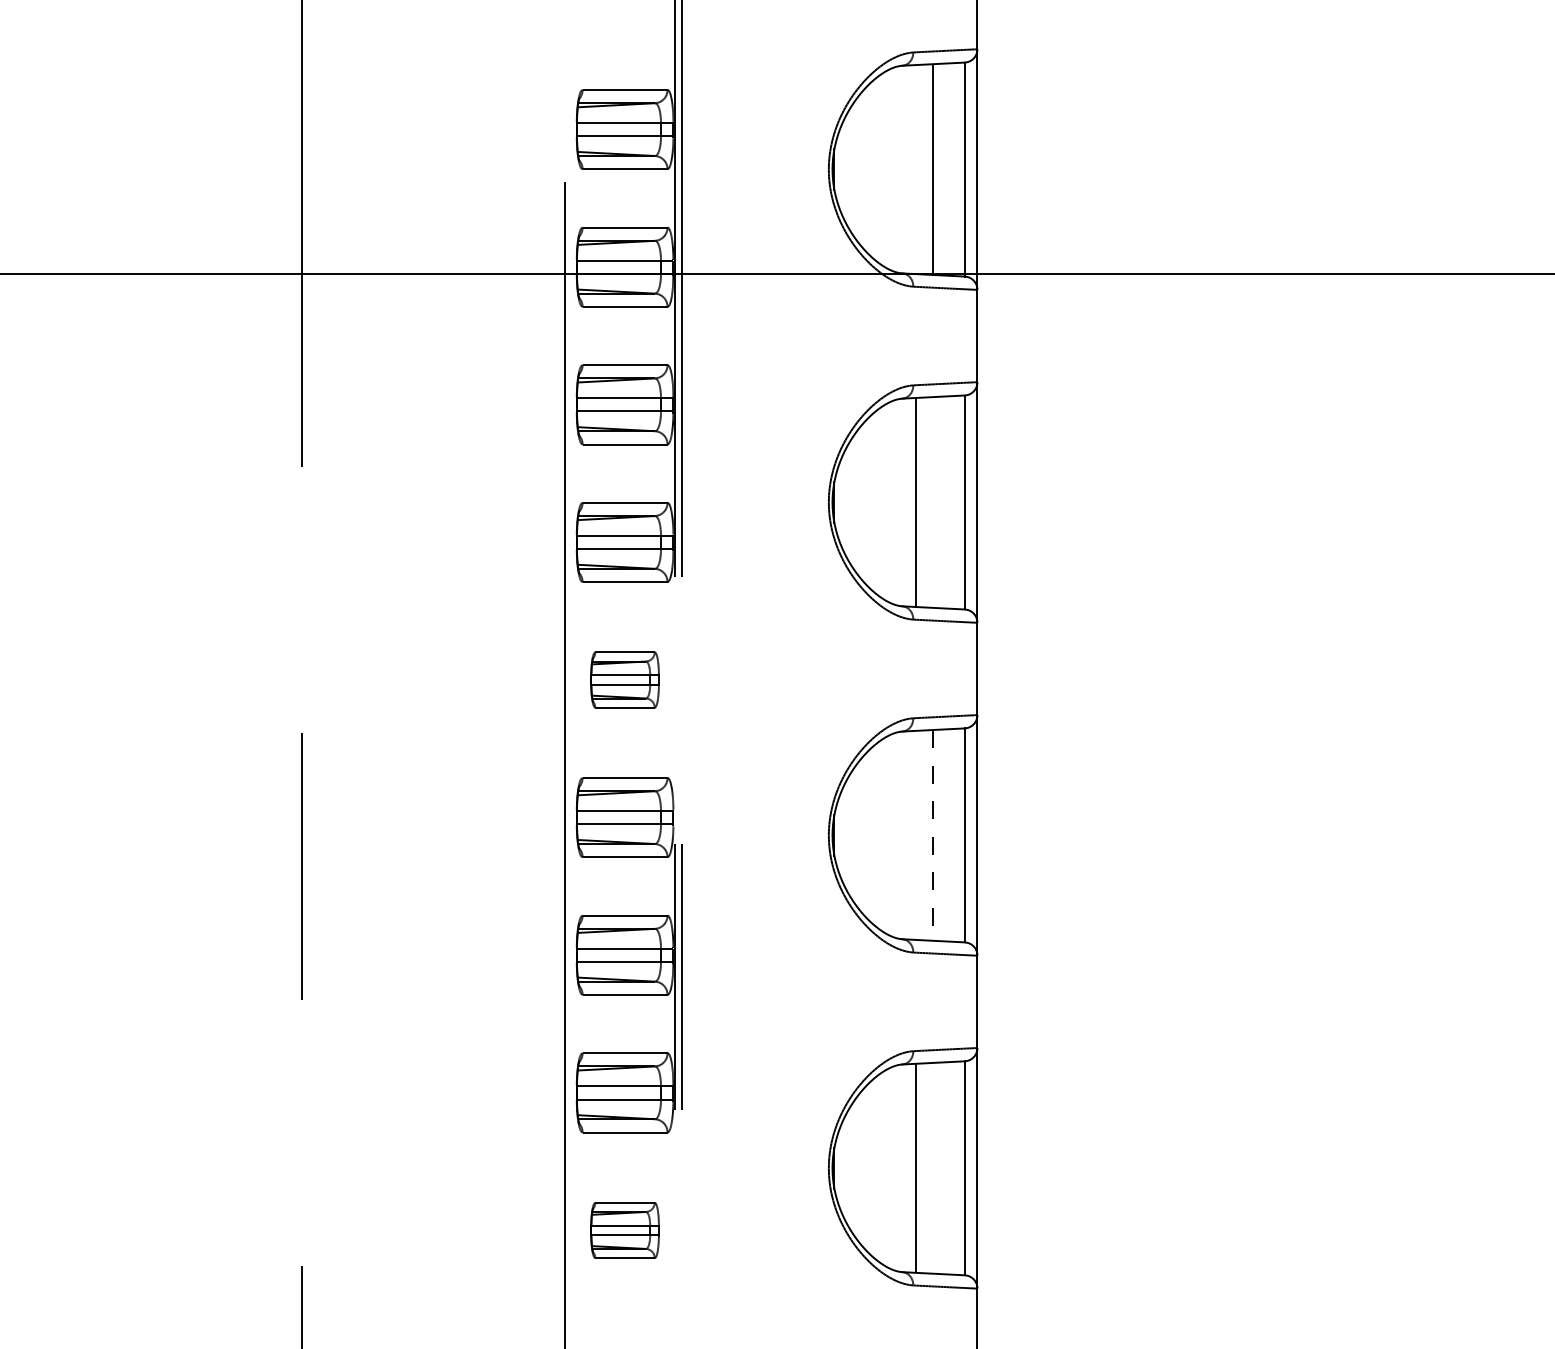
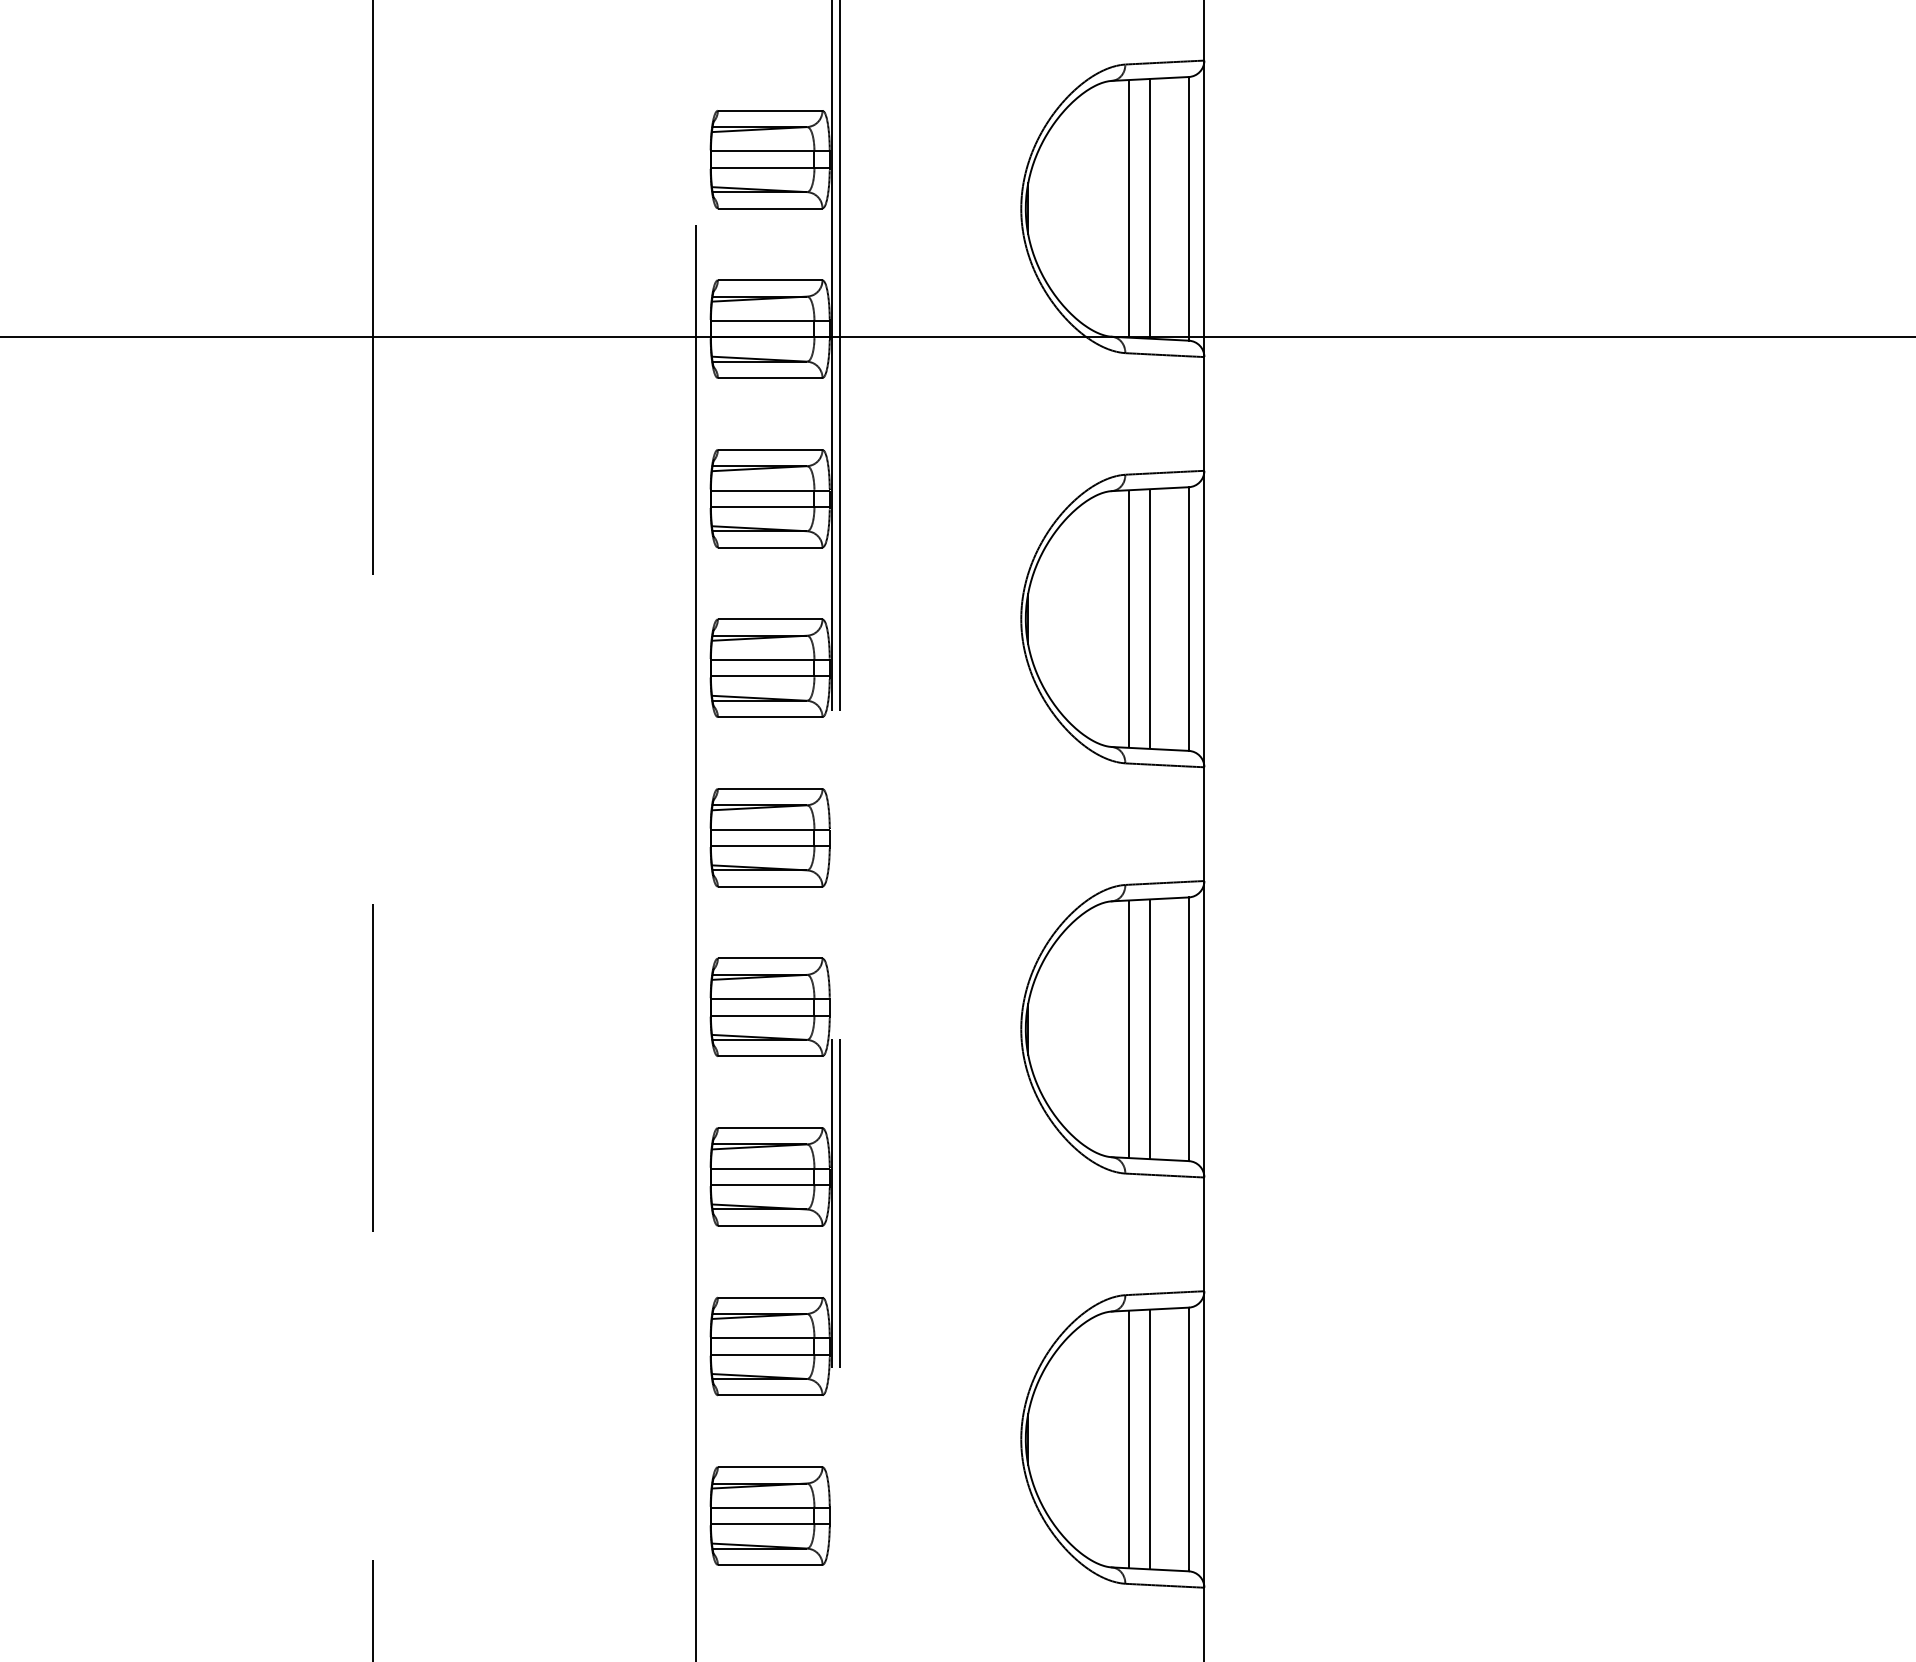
line: (916, 169) -> (1129, 208), added
line: (933, 502) -> (1150, 619), added
part: (624, 679) -> (769, 837), size x1.43
line: (916, 835) -> (1129, 1029), added
line: (933, 835) -> (1150, 1029), dashed -> solid
line: (933, 1168) -> (1150, 1439), added
part: (624, 1230) -> (769, 1516), size x1.43

